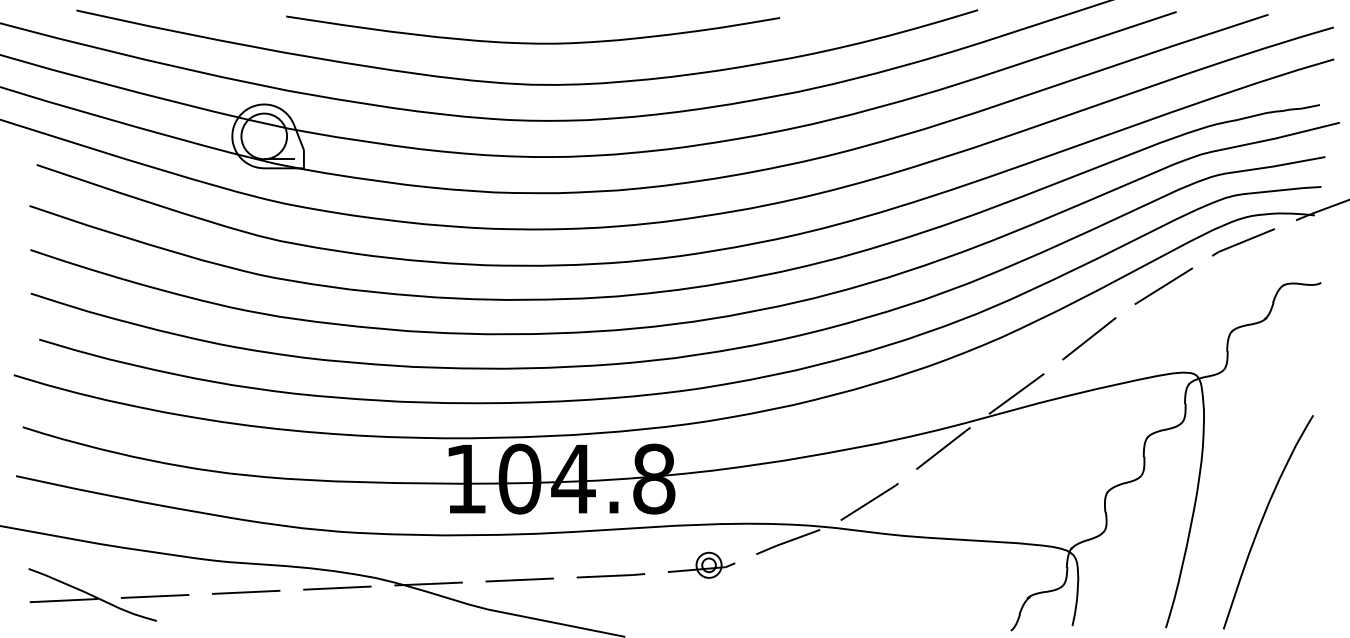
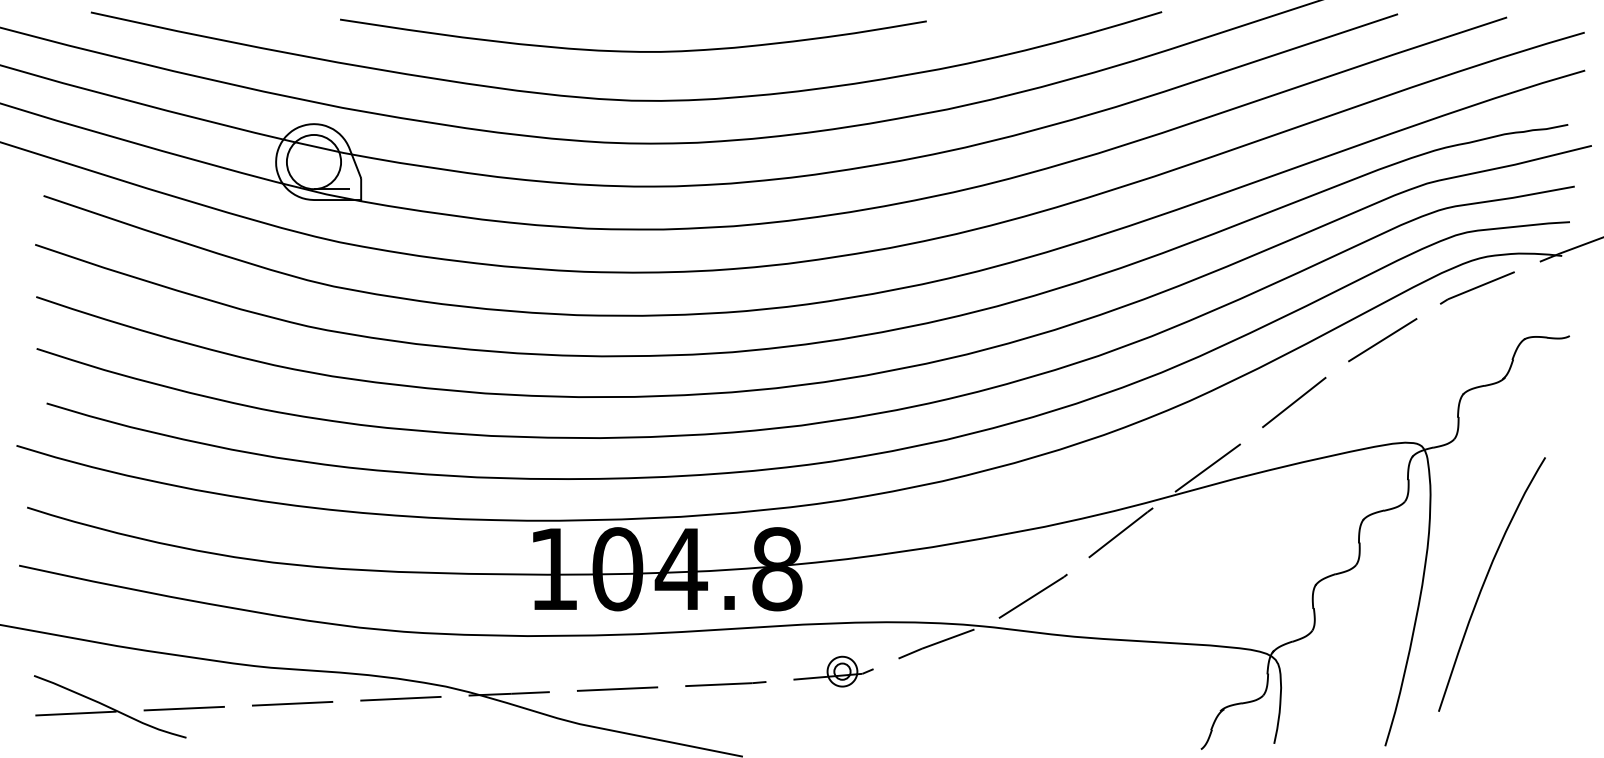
curve: (1262, 520) -> (1485, 582), moved

